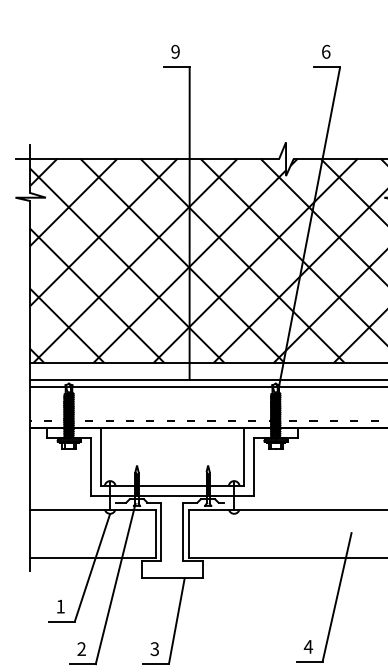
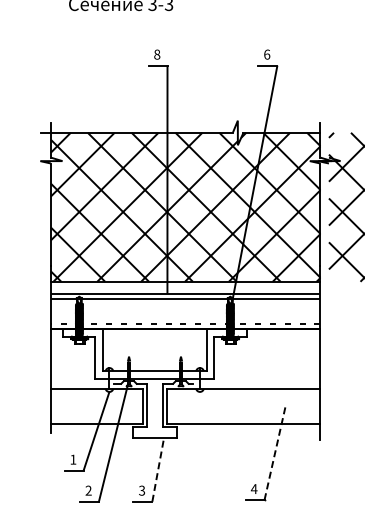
text: (175, 51) -> (157, 54), 9 -> 8
line: (337, 596) -> (275, 452), solid -> dashed
line: (177, 620) -> (158, 469), solid -> dashed

